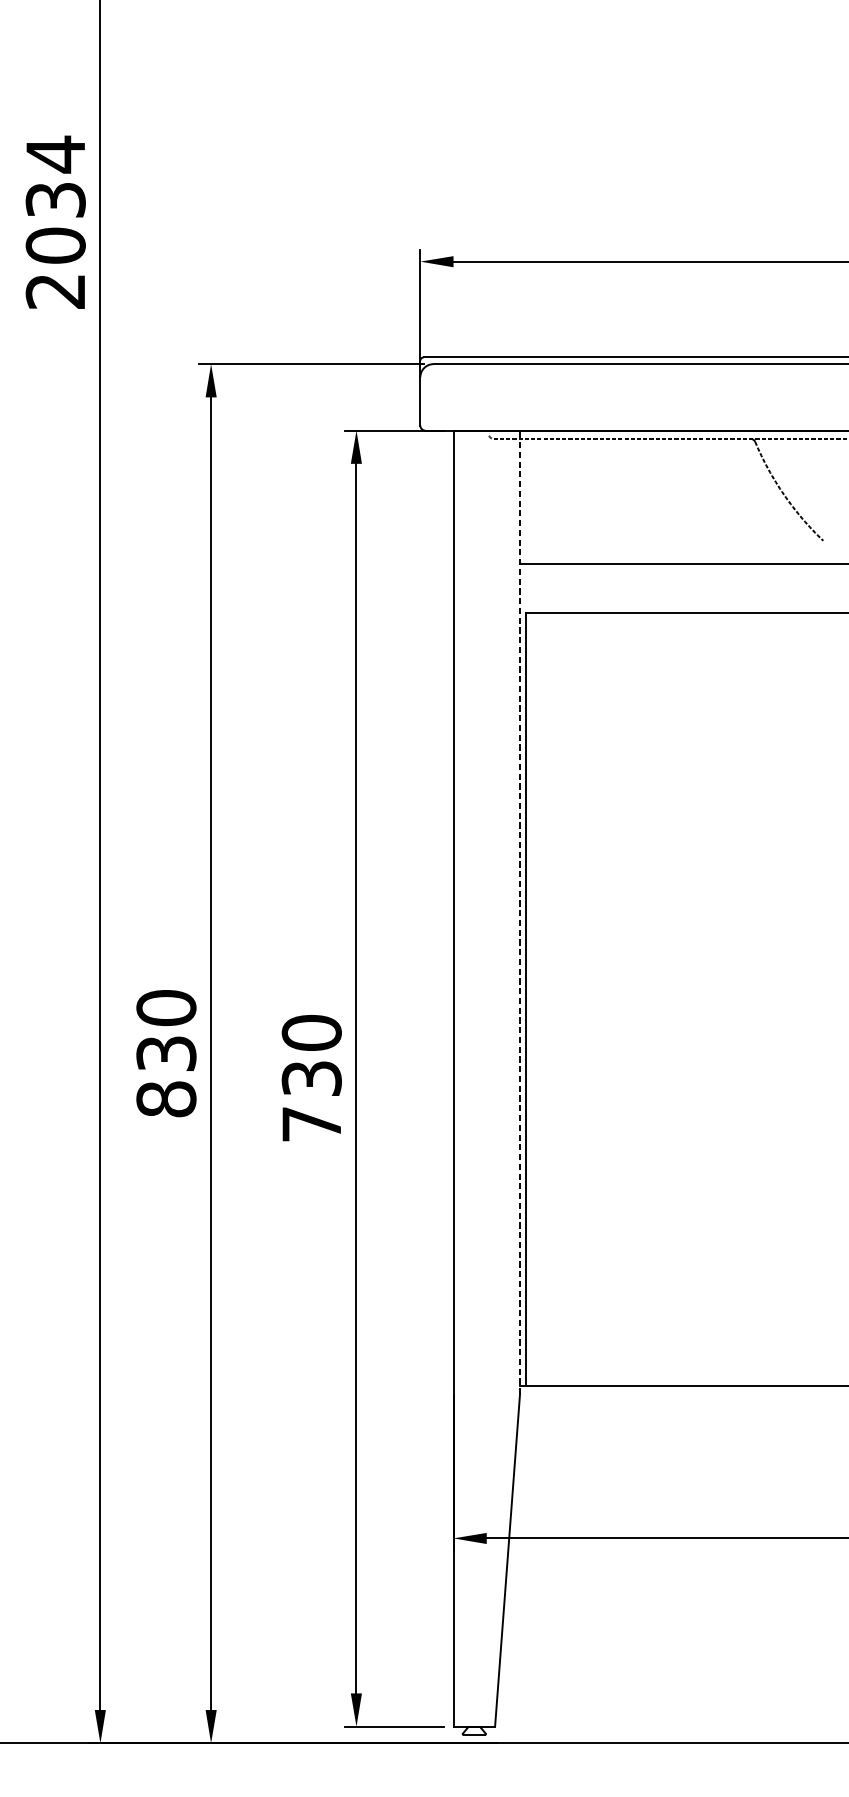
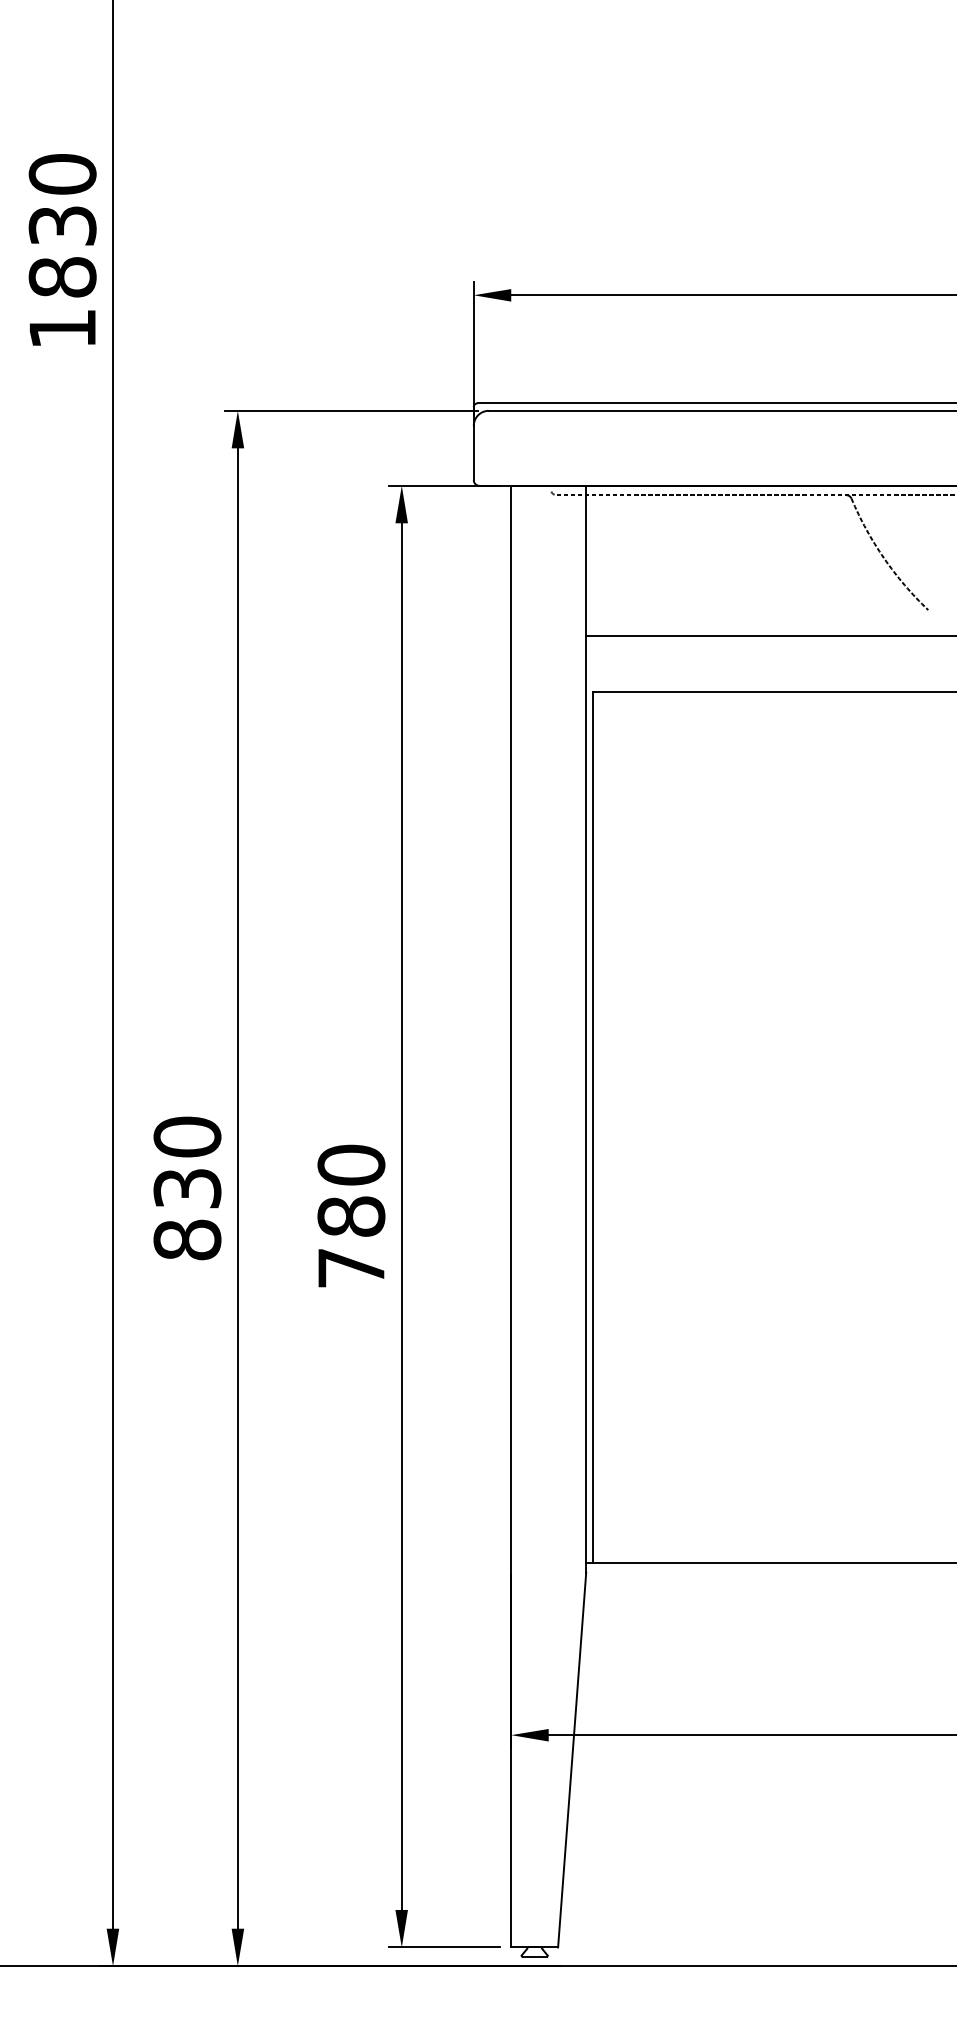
text: (55, 221) -> (62, 250), 2034 -> 1830
line: (520, 911) -> (586, 1028), dashed -> solid
text: (311, 1078) -> (351, 1216), 730 -> 780

